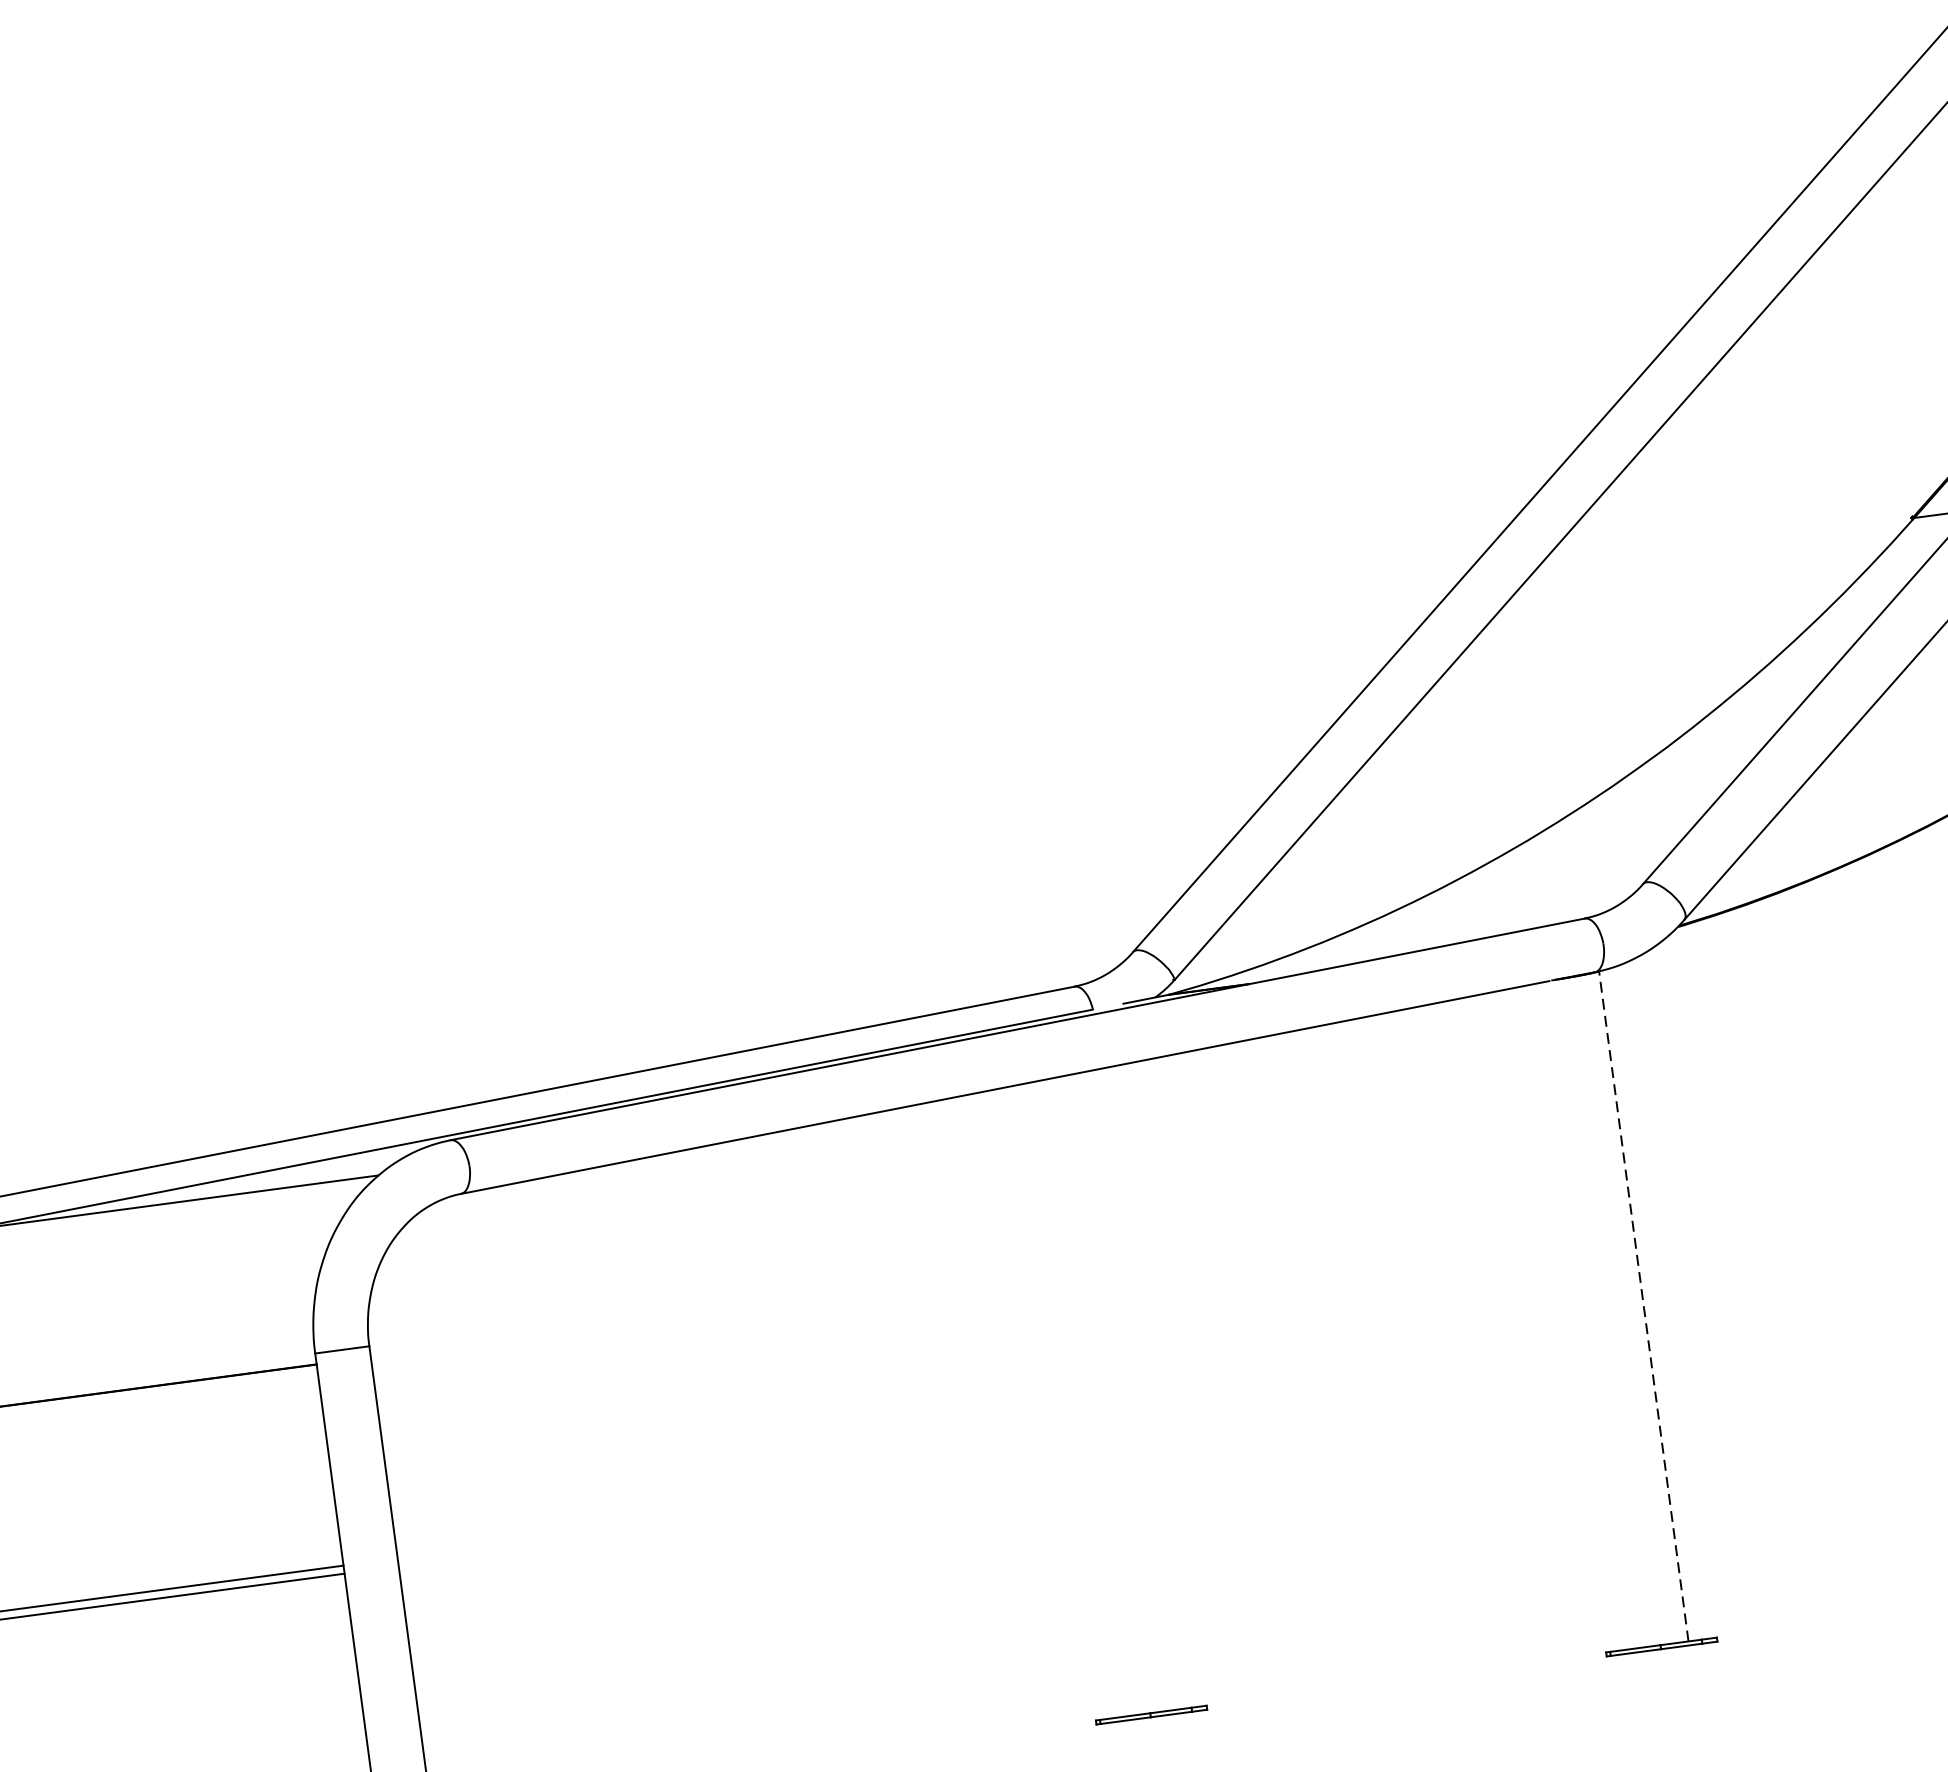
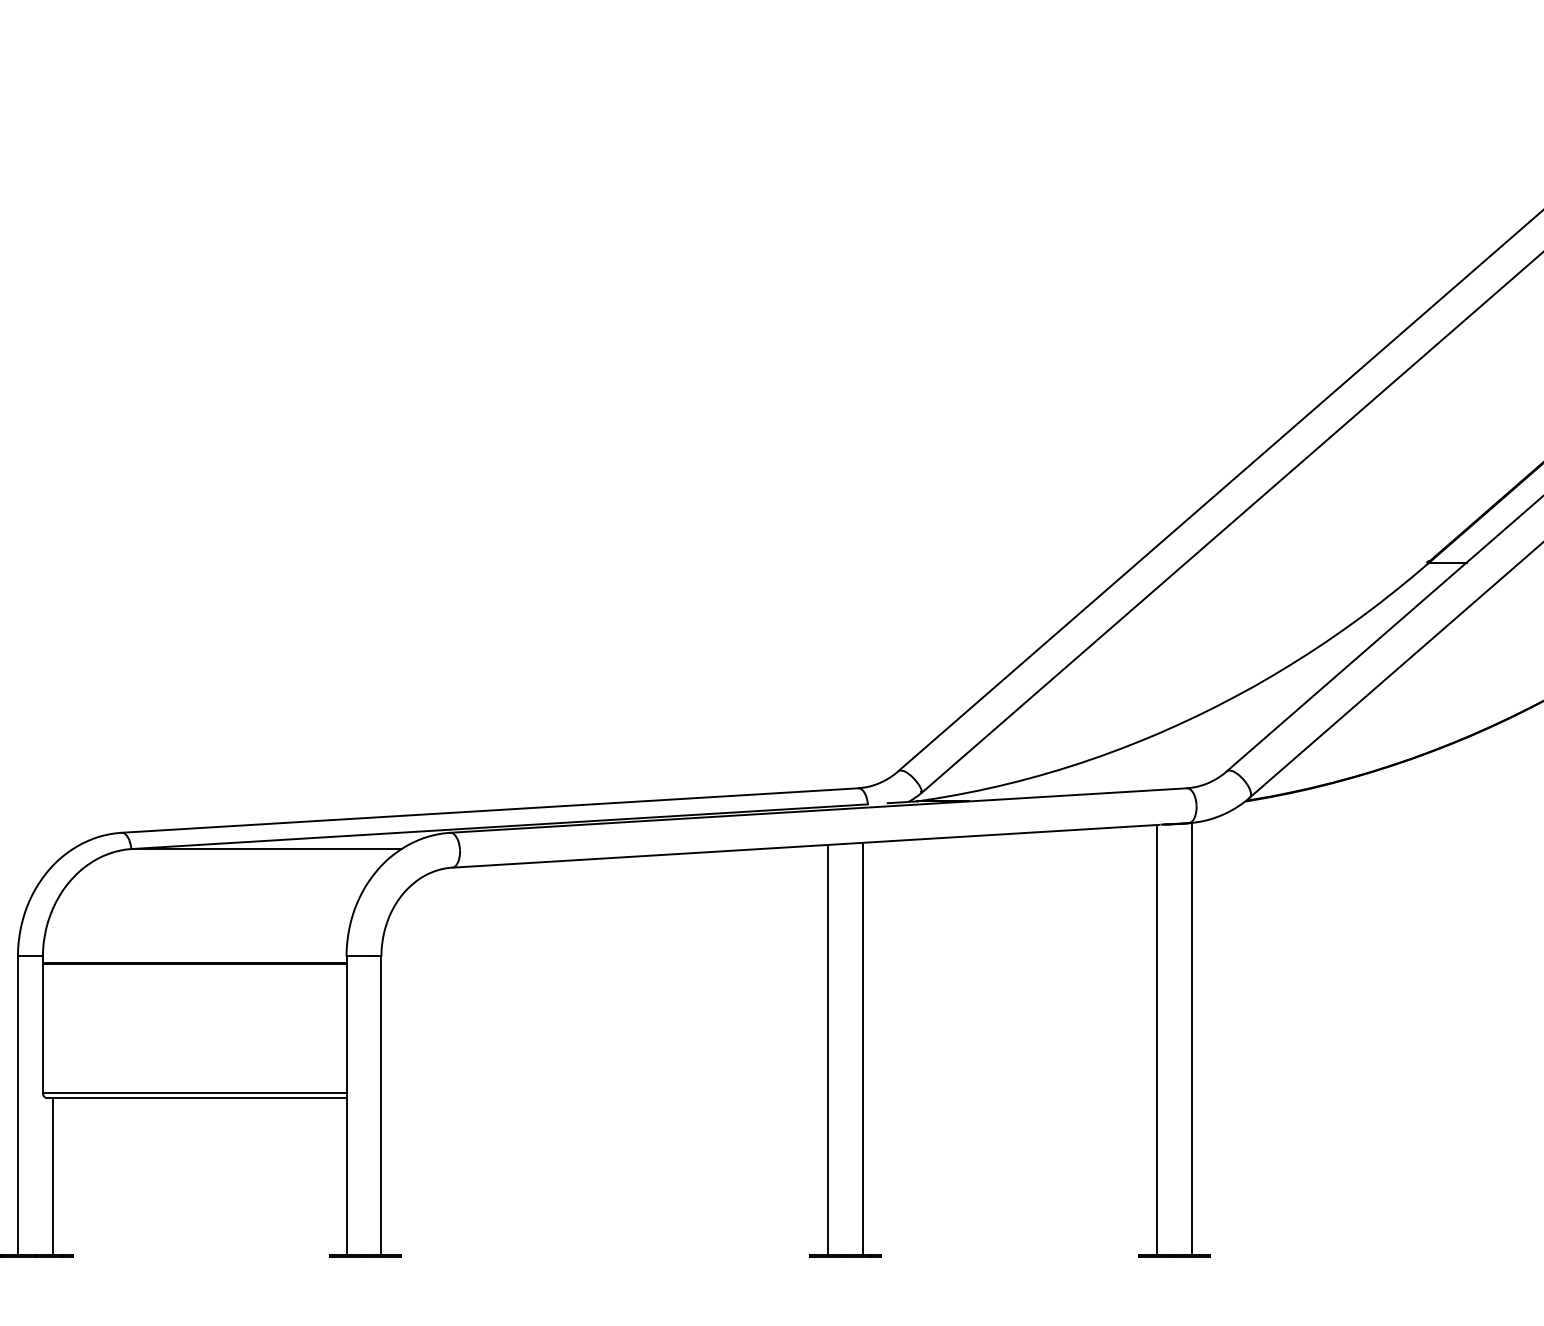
line: (1643, 1306) -> (1191, 1038), dashed -> solid
line: (1589, 1314) -> (1156, 1039), added
line: (1135, 1389) -> (862, 1048), added
line: (1082, 1398) -> (828, 1049), added

